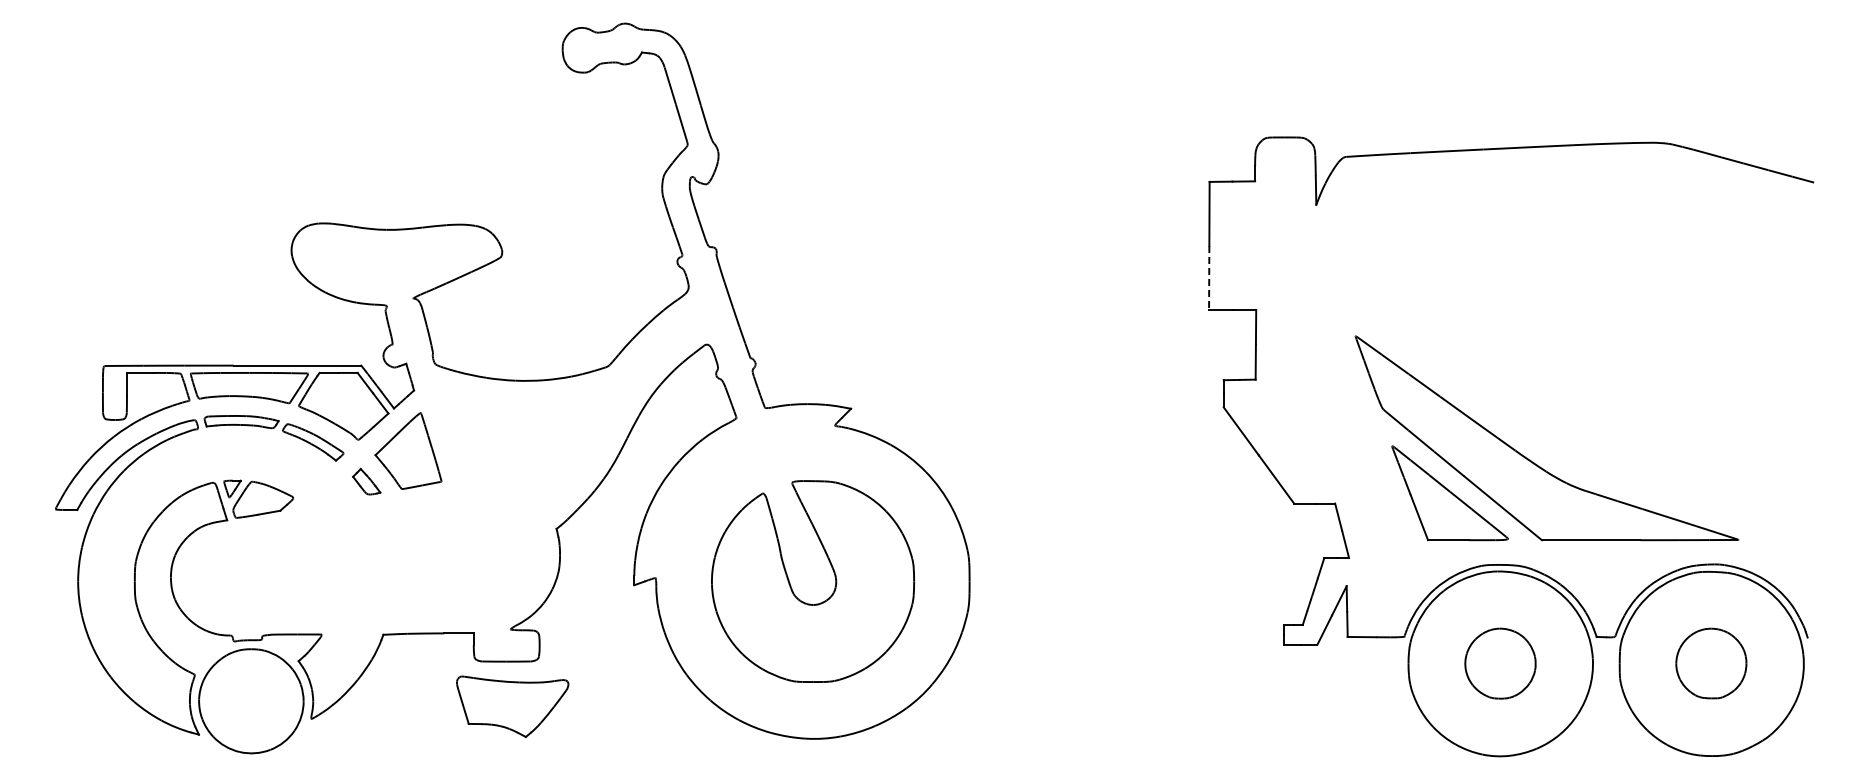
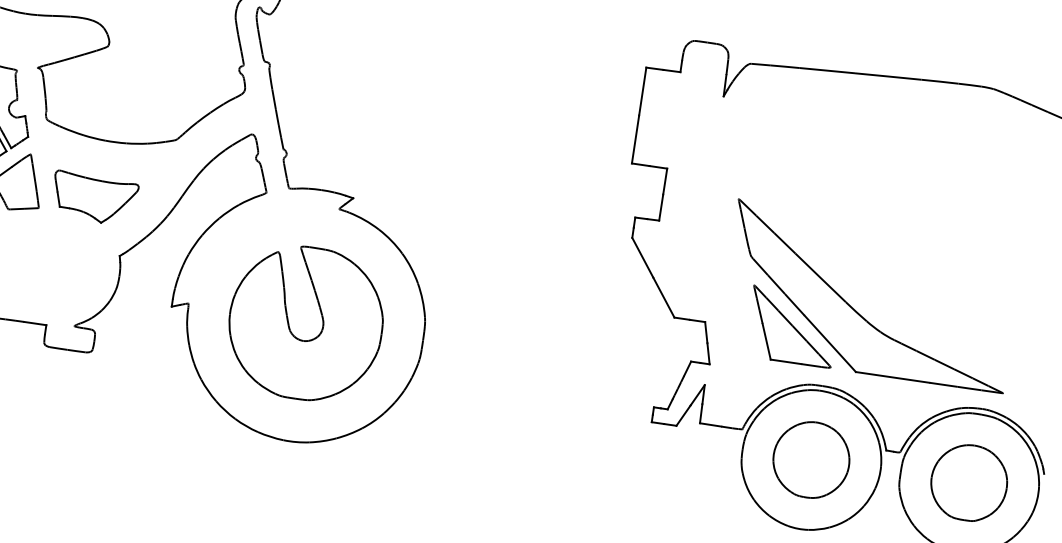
line: (1209, 278) -> (635, 139), dashed -> solid
part: (1500, 663) -> (811, 459), size x1.43
part: (1711, 663) -> (969, 482), size x1.43
part: (512, 706) -> (94, 198), moved

